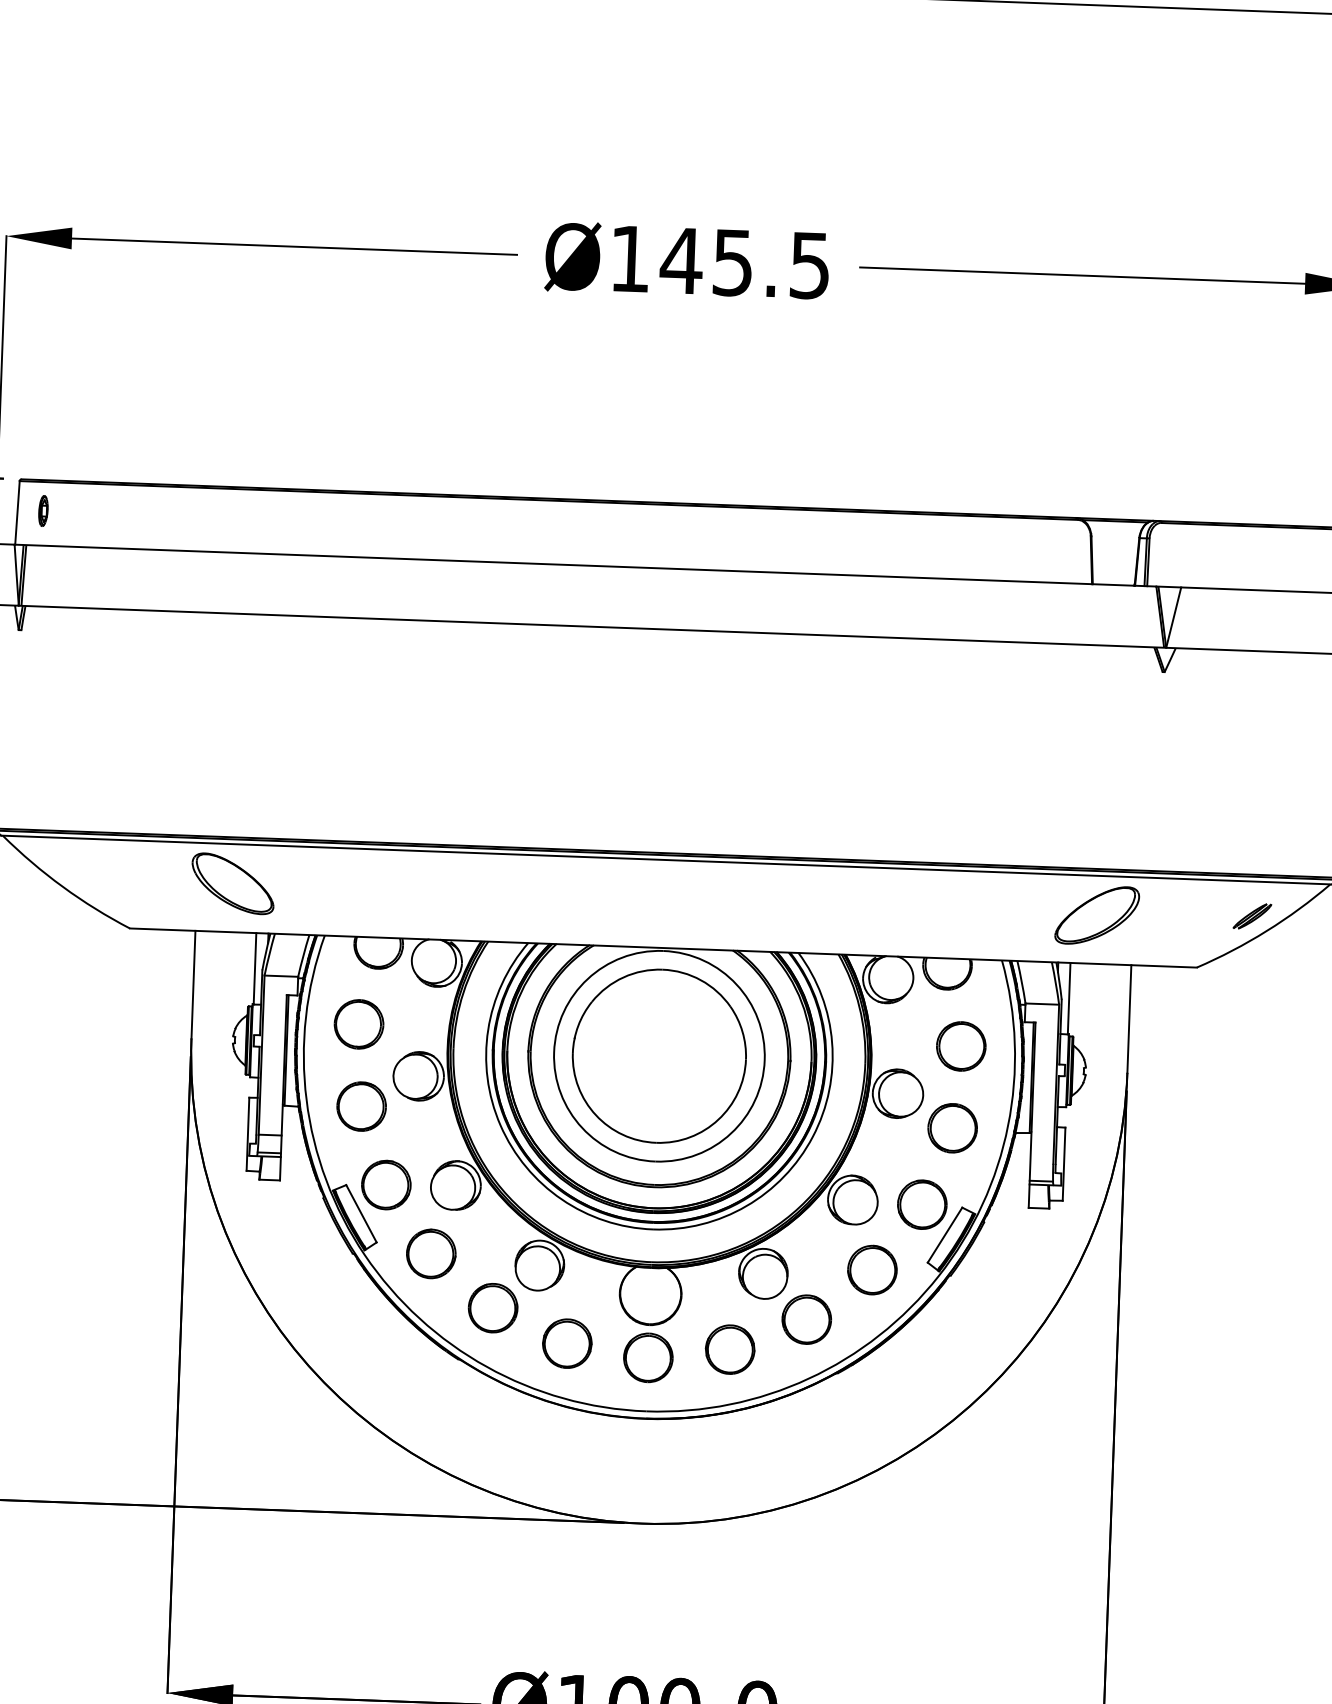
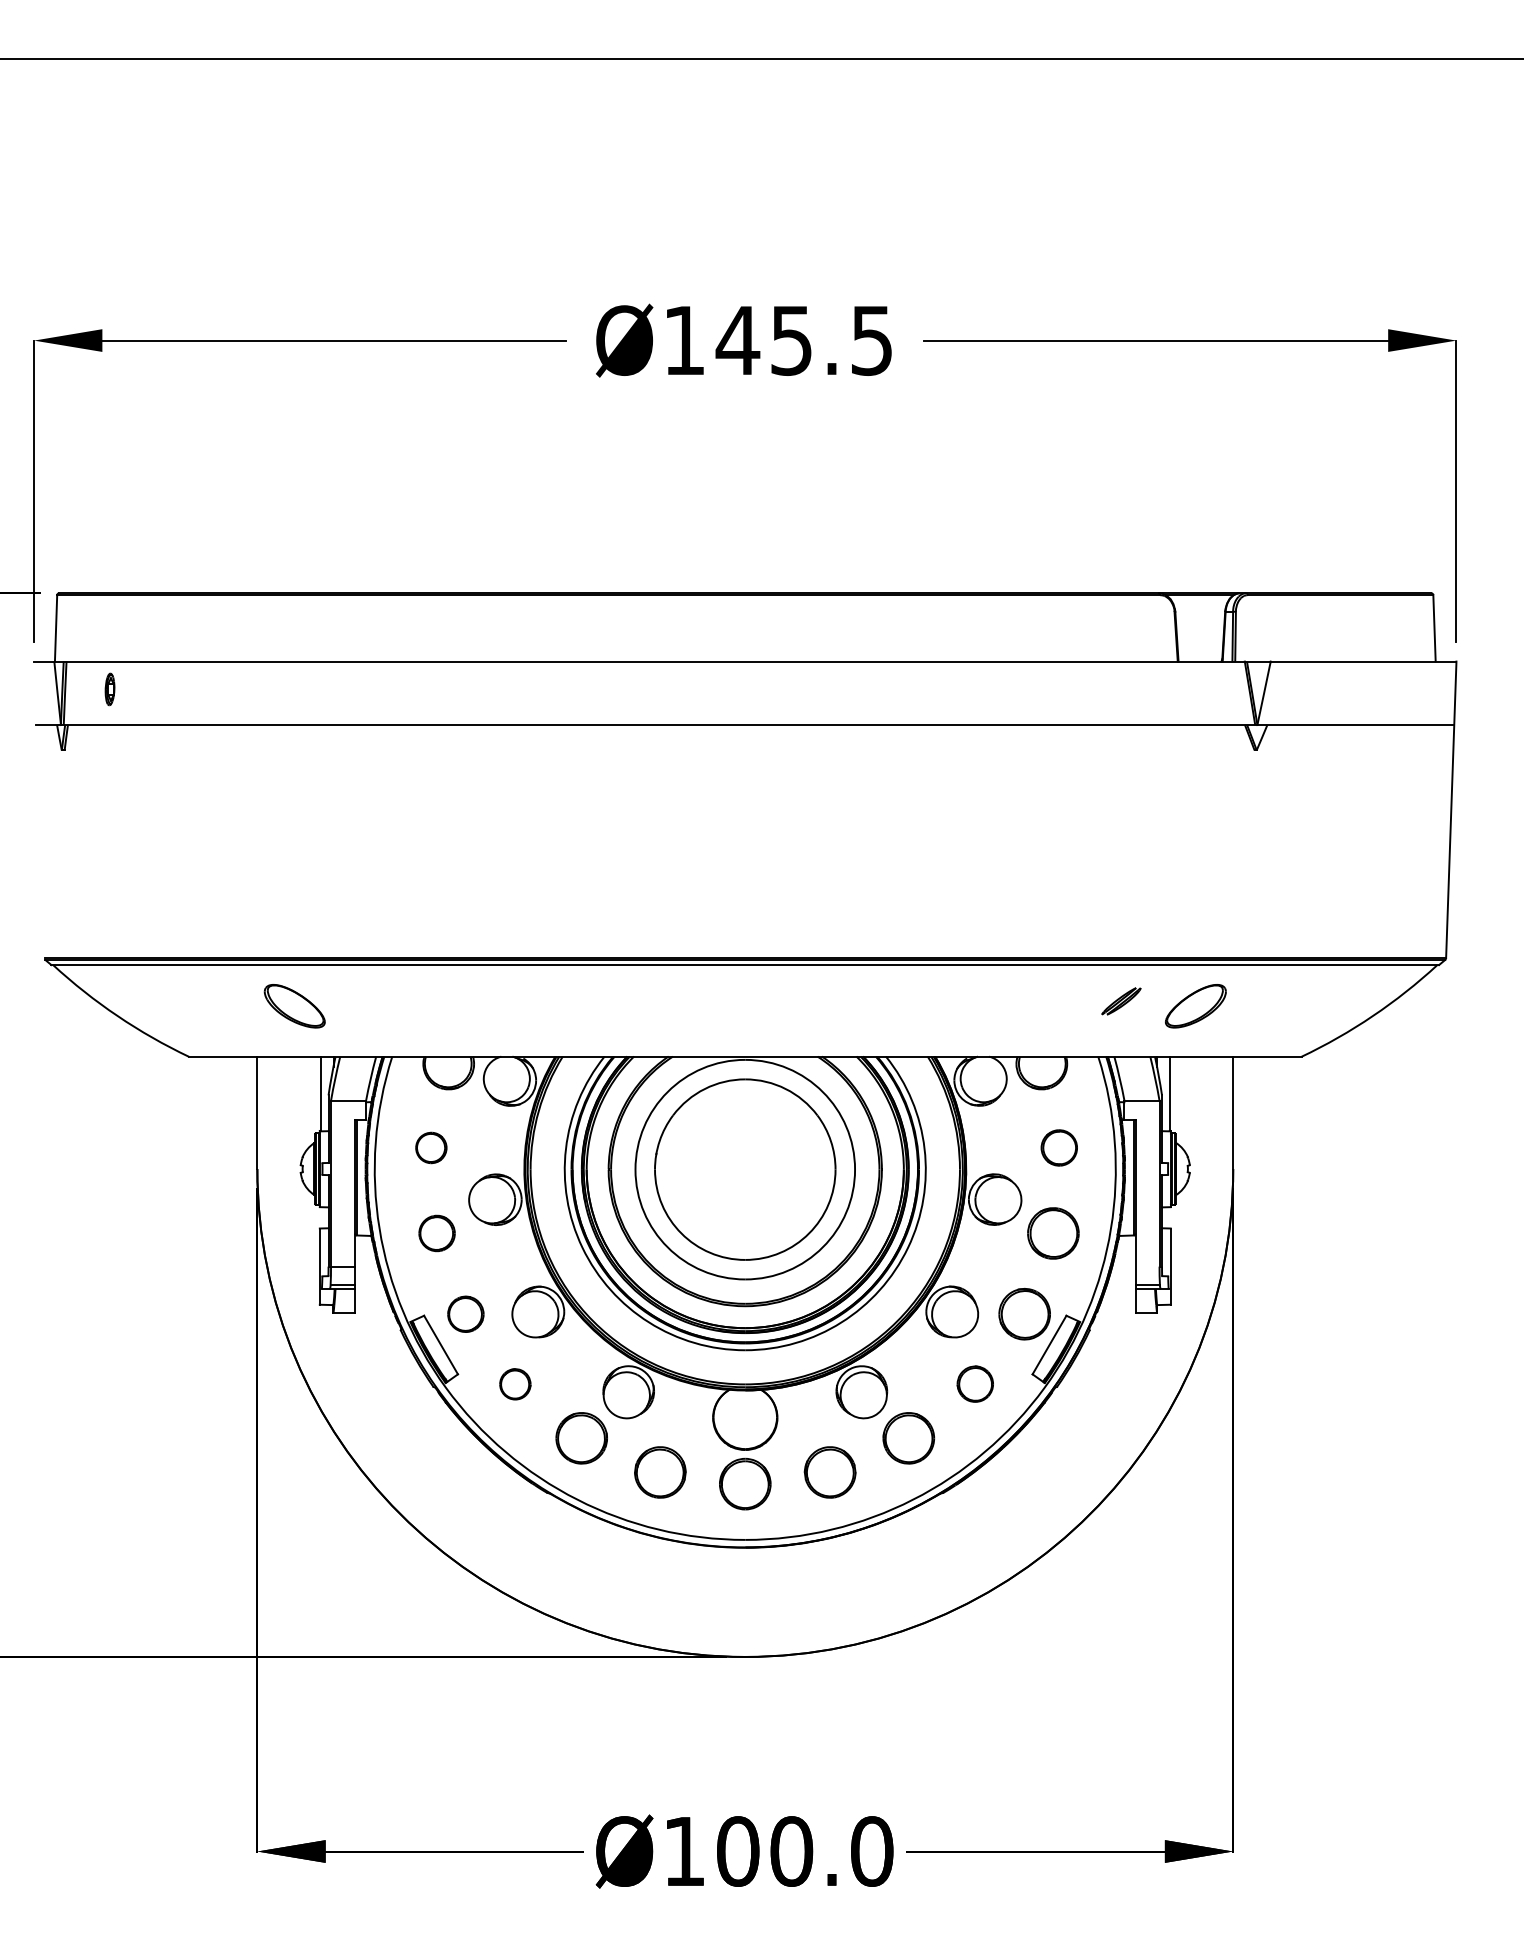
part: (42, 511) -> (109, 689), moved
part: (232, 882) -> (294, 1005), size x0.7
part: (1096, 914) -> (1195, 1005), size x0.7
part: (1252, 916) -> (1121, 1001), moved
part: (359, 1023) -> (431, 1147), size x0.6
part: (961, 1046) -> (1059, 1147), size x0.7
part: (361, 1106) -> (436, 1233), size x0.7
part: (386, 1185) -> (465, 1314), size x0.7
part: (431, 1254) -> (515, 1384), size x0.6
part: (872, 1269) -> (975, 1383), size x0.7

